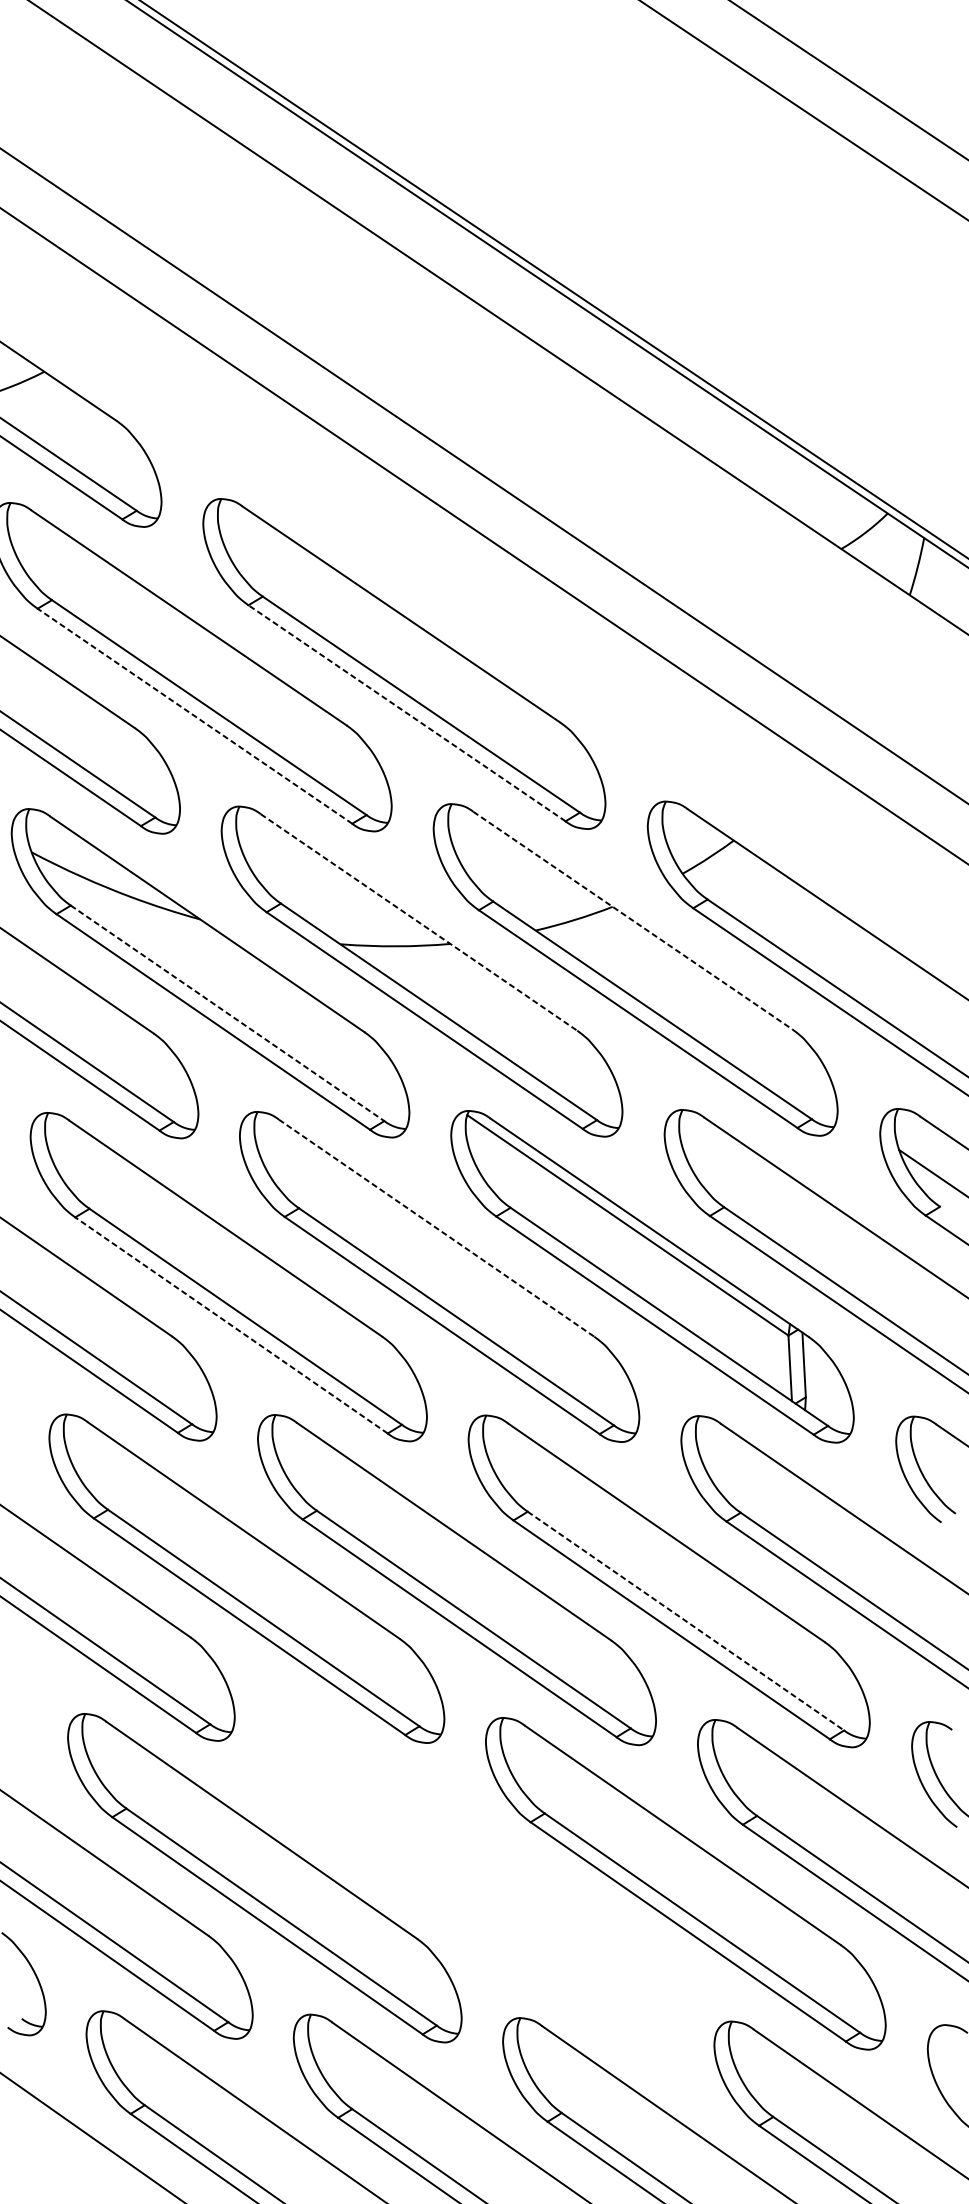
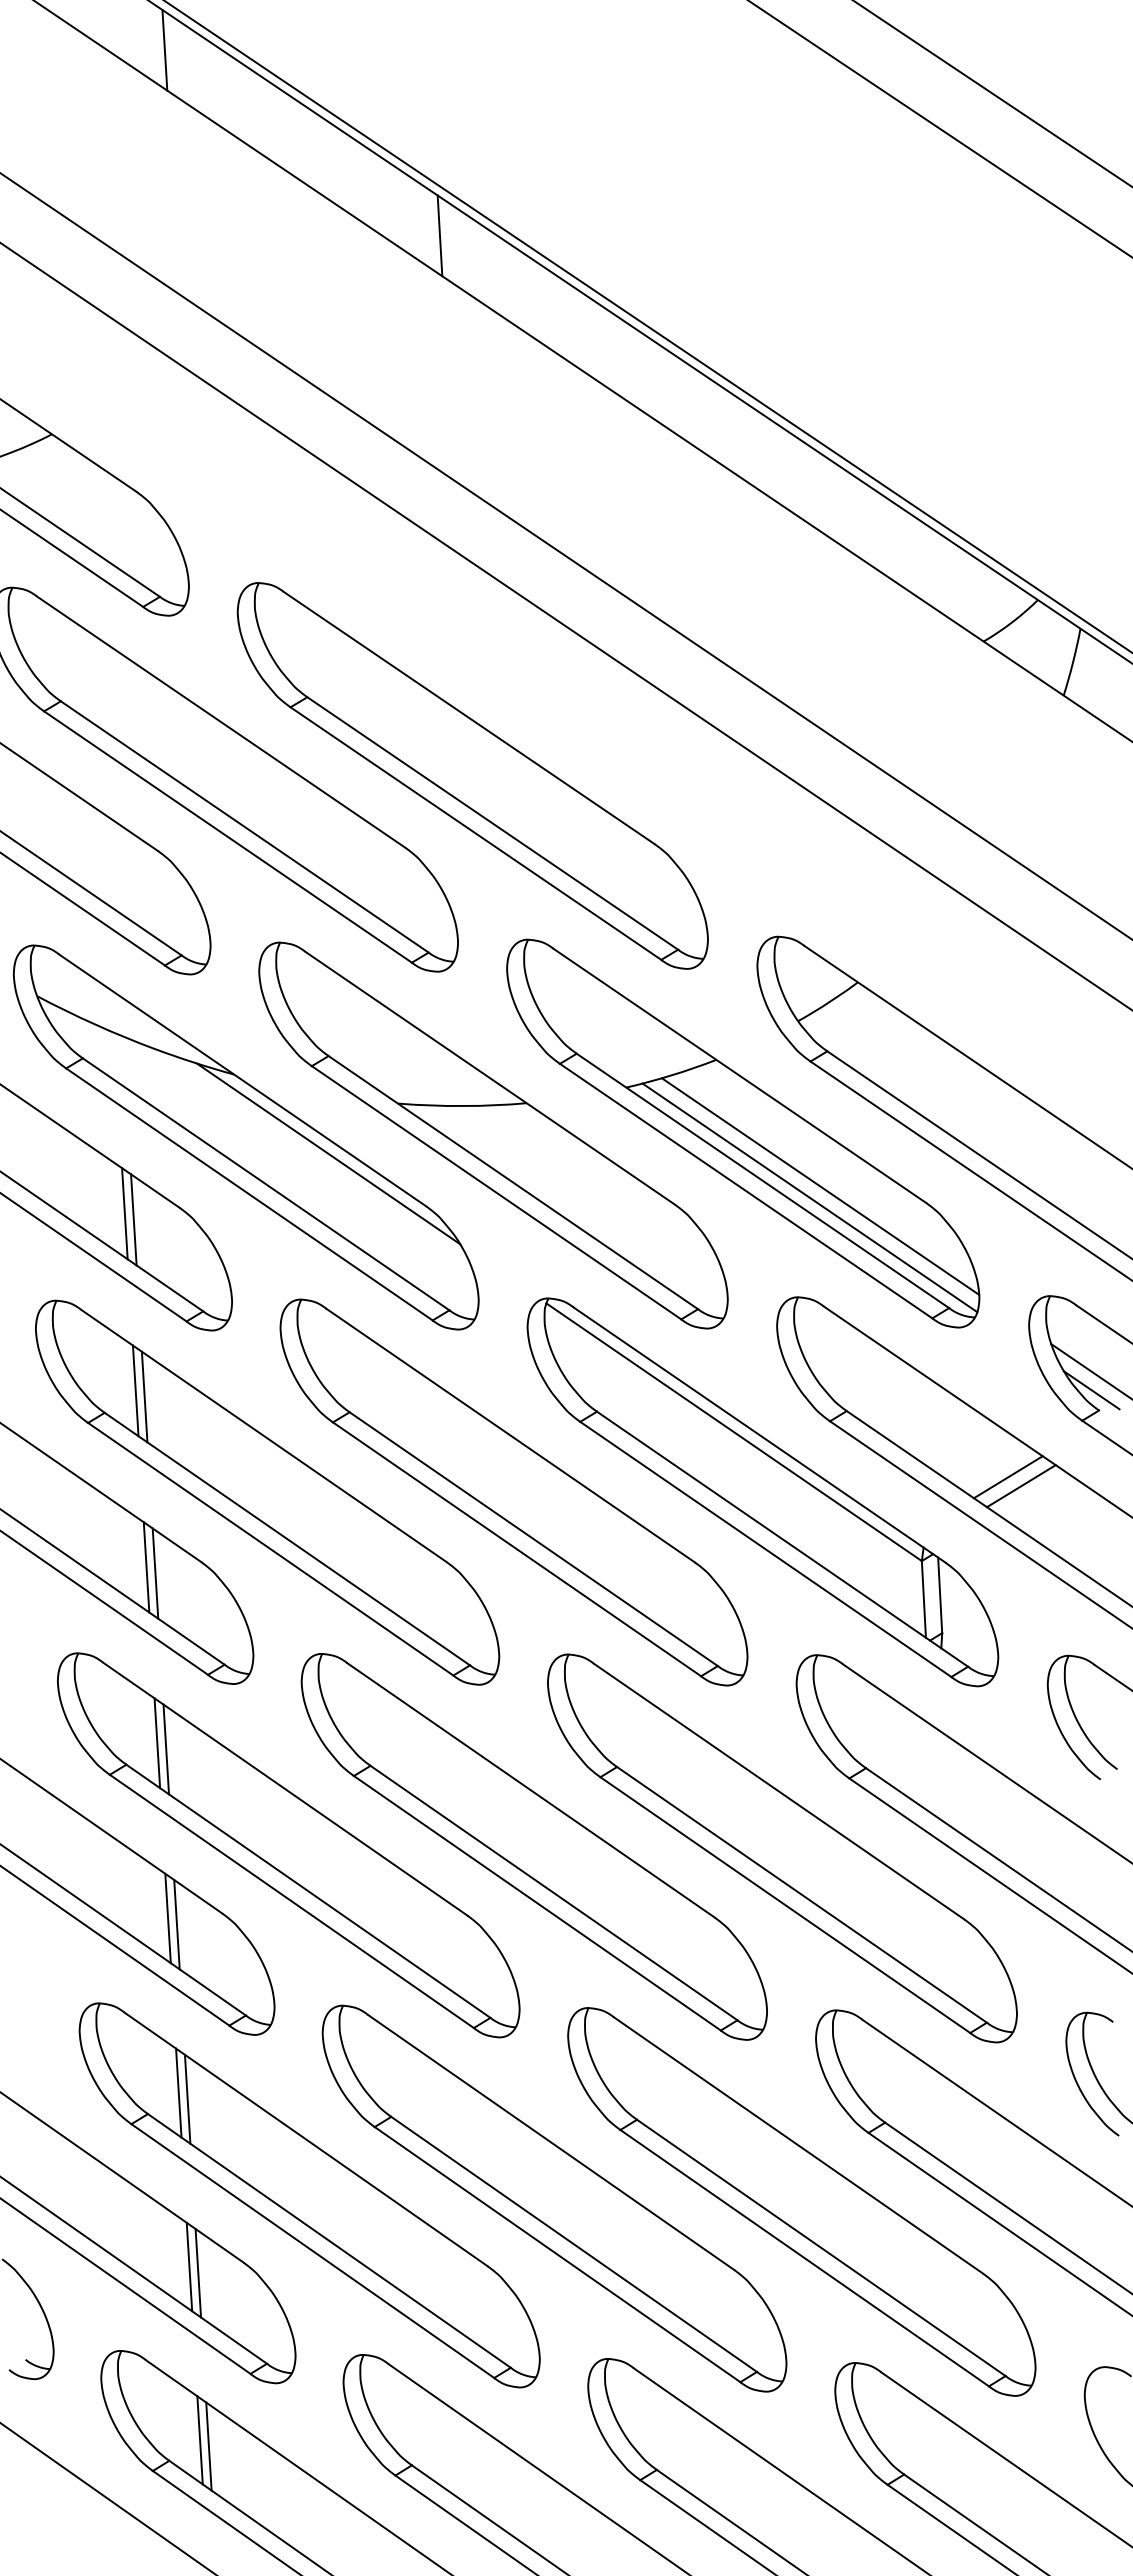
line: (140, 43) -> (164, 50), added
line: (375, 201) -> (439, 235), added
line: (406, 713) -> (475, 833), dashed -> solid
line: (195, 716) -> (228, 837), dashed -> solid
line: (632, 920) -> (739, 1075), dashed -> solid
line: (419, 922) -> (490, 1078), dashed -> solid
line: (280, 986) -> (328, 1153), added
line: (227, 1013) -> (266, 1184), dashed -> solid
line: (701, 1015) -> (820, 1186), added
line: (692, 1024) -> (809, 1197), added
line: (106, 1038) -> (124, 1213), added
line: (114, 1043) -> (133, 1219), added
line: (115, 1189) -> (135, 1390), added
line: (933, 1189) -> (1091, 1390), added
line: (123, 1194) -> (144, 1396), added
line: (436, 1228) -> (510, 1435), dashed -> solid
line: (861, 1264) -> (1007, 1477), added
line: (873, 1271) -> (1021, 1486), added
line: (231, 1324) -> (270, 1548), dashed -> solid
line: (125, 1341) -> (146, 1567), added
line: (132, 1346) -> (155, 1573), added
line: (134, 1491) -> (157, 1743), added
line: (142, 1496) -> (166, 1749), added
line: (686, 1620) -> (802, 1894), dashed -> solid
line: (143, 1641) -> (167, 1918), added
line: (150, 1646) -> (176, 1924), added
line: (152, 1790) -> (178, 2092), added
line: (160, 1795) -> (187, 2098), added
part: (474, 1880) -> (554, 2198), added
line: (162, 1939) -> (189, 2266), added
line: (169, 1944) -> (198, 2272), added
line: (170, 2087) -> (199, 2440), added
line: (178, 2092) -> (208, 2446), added

